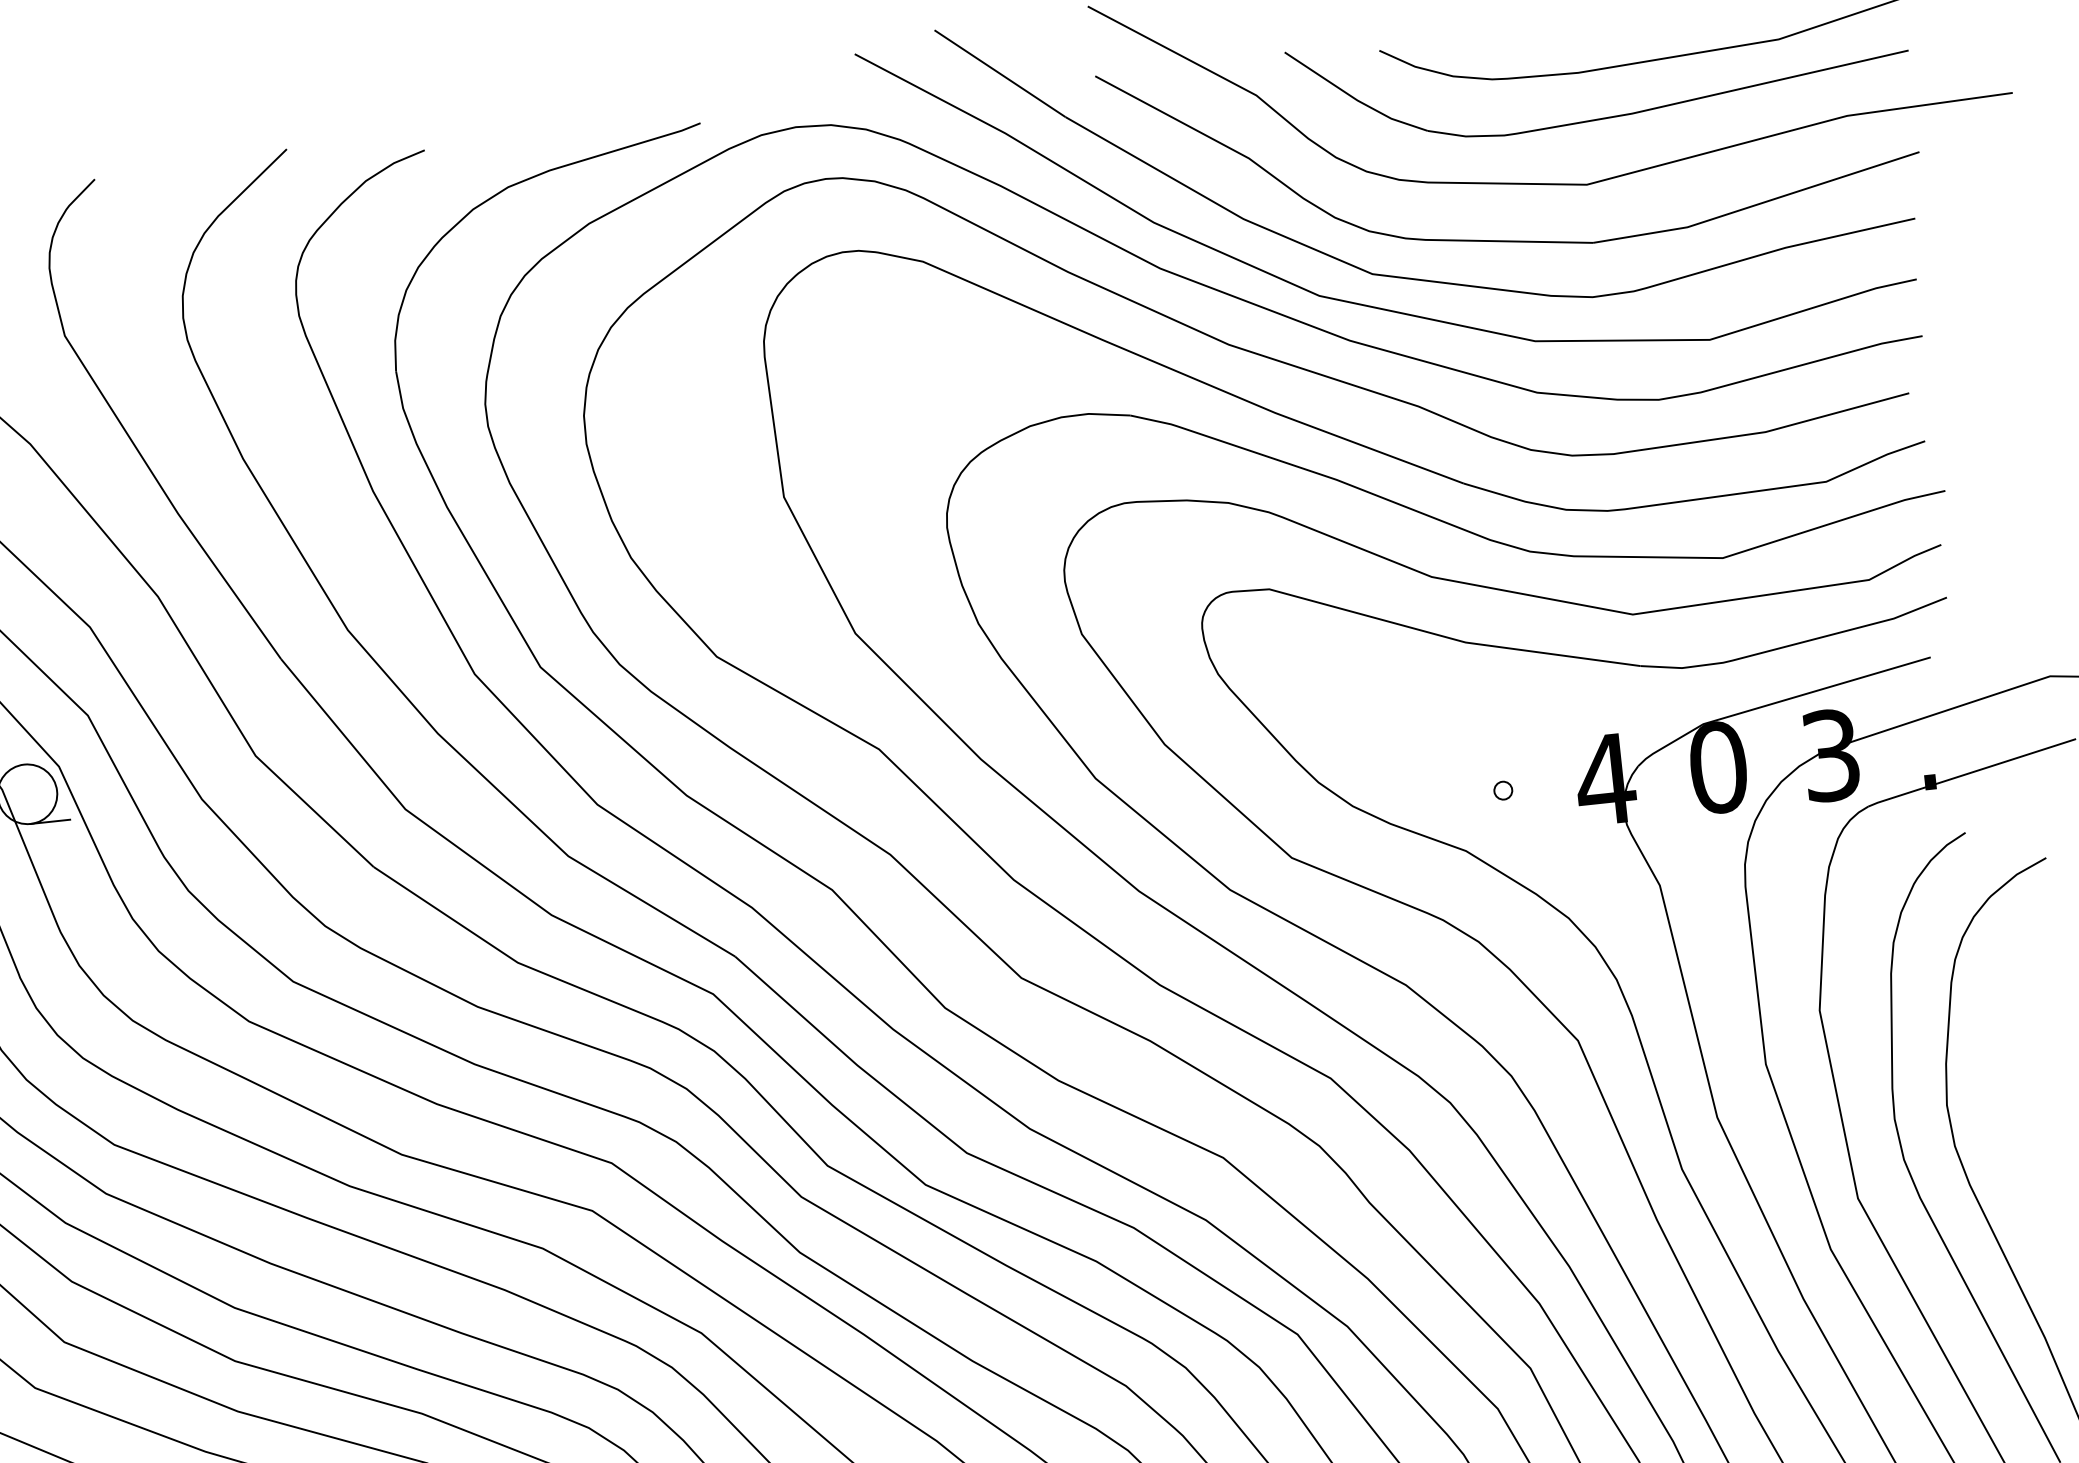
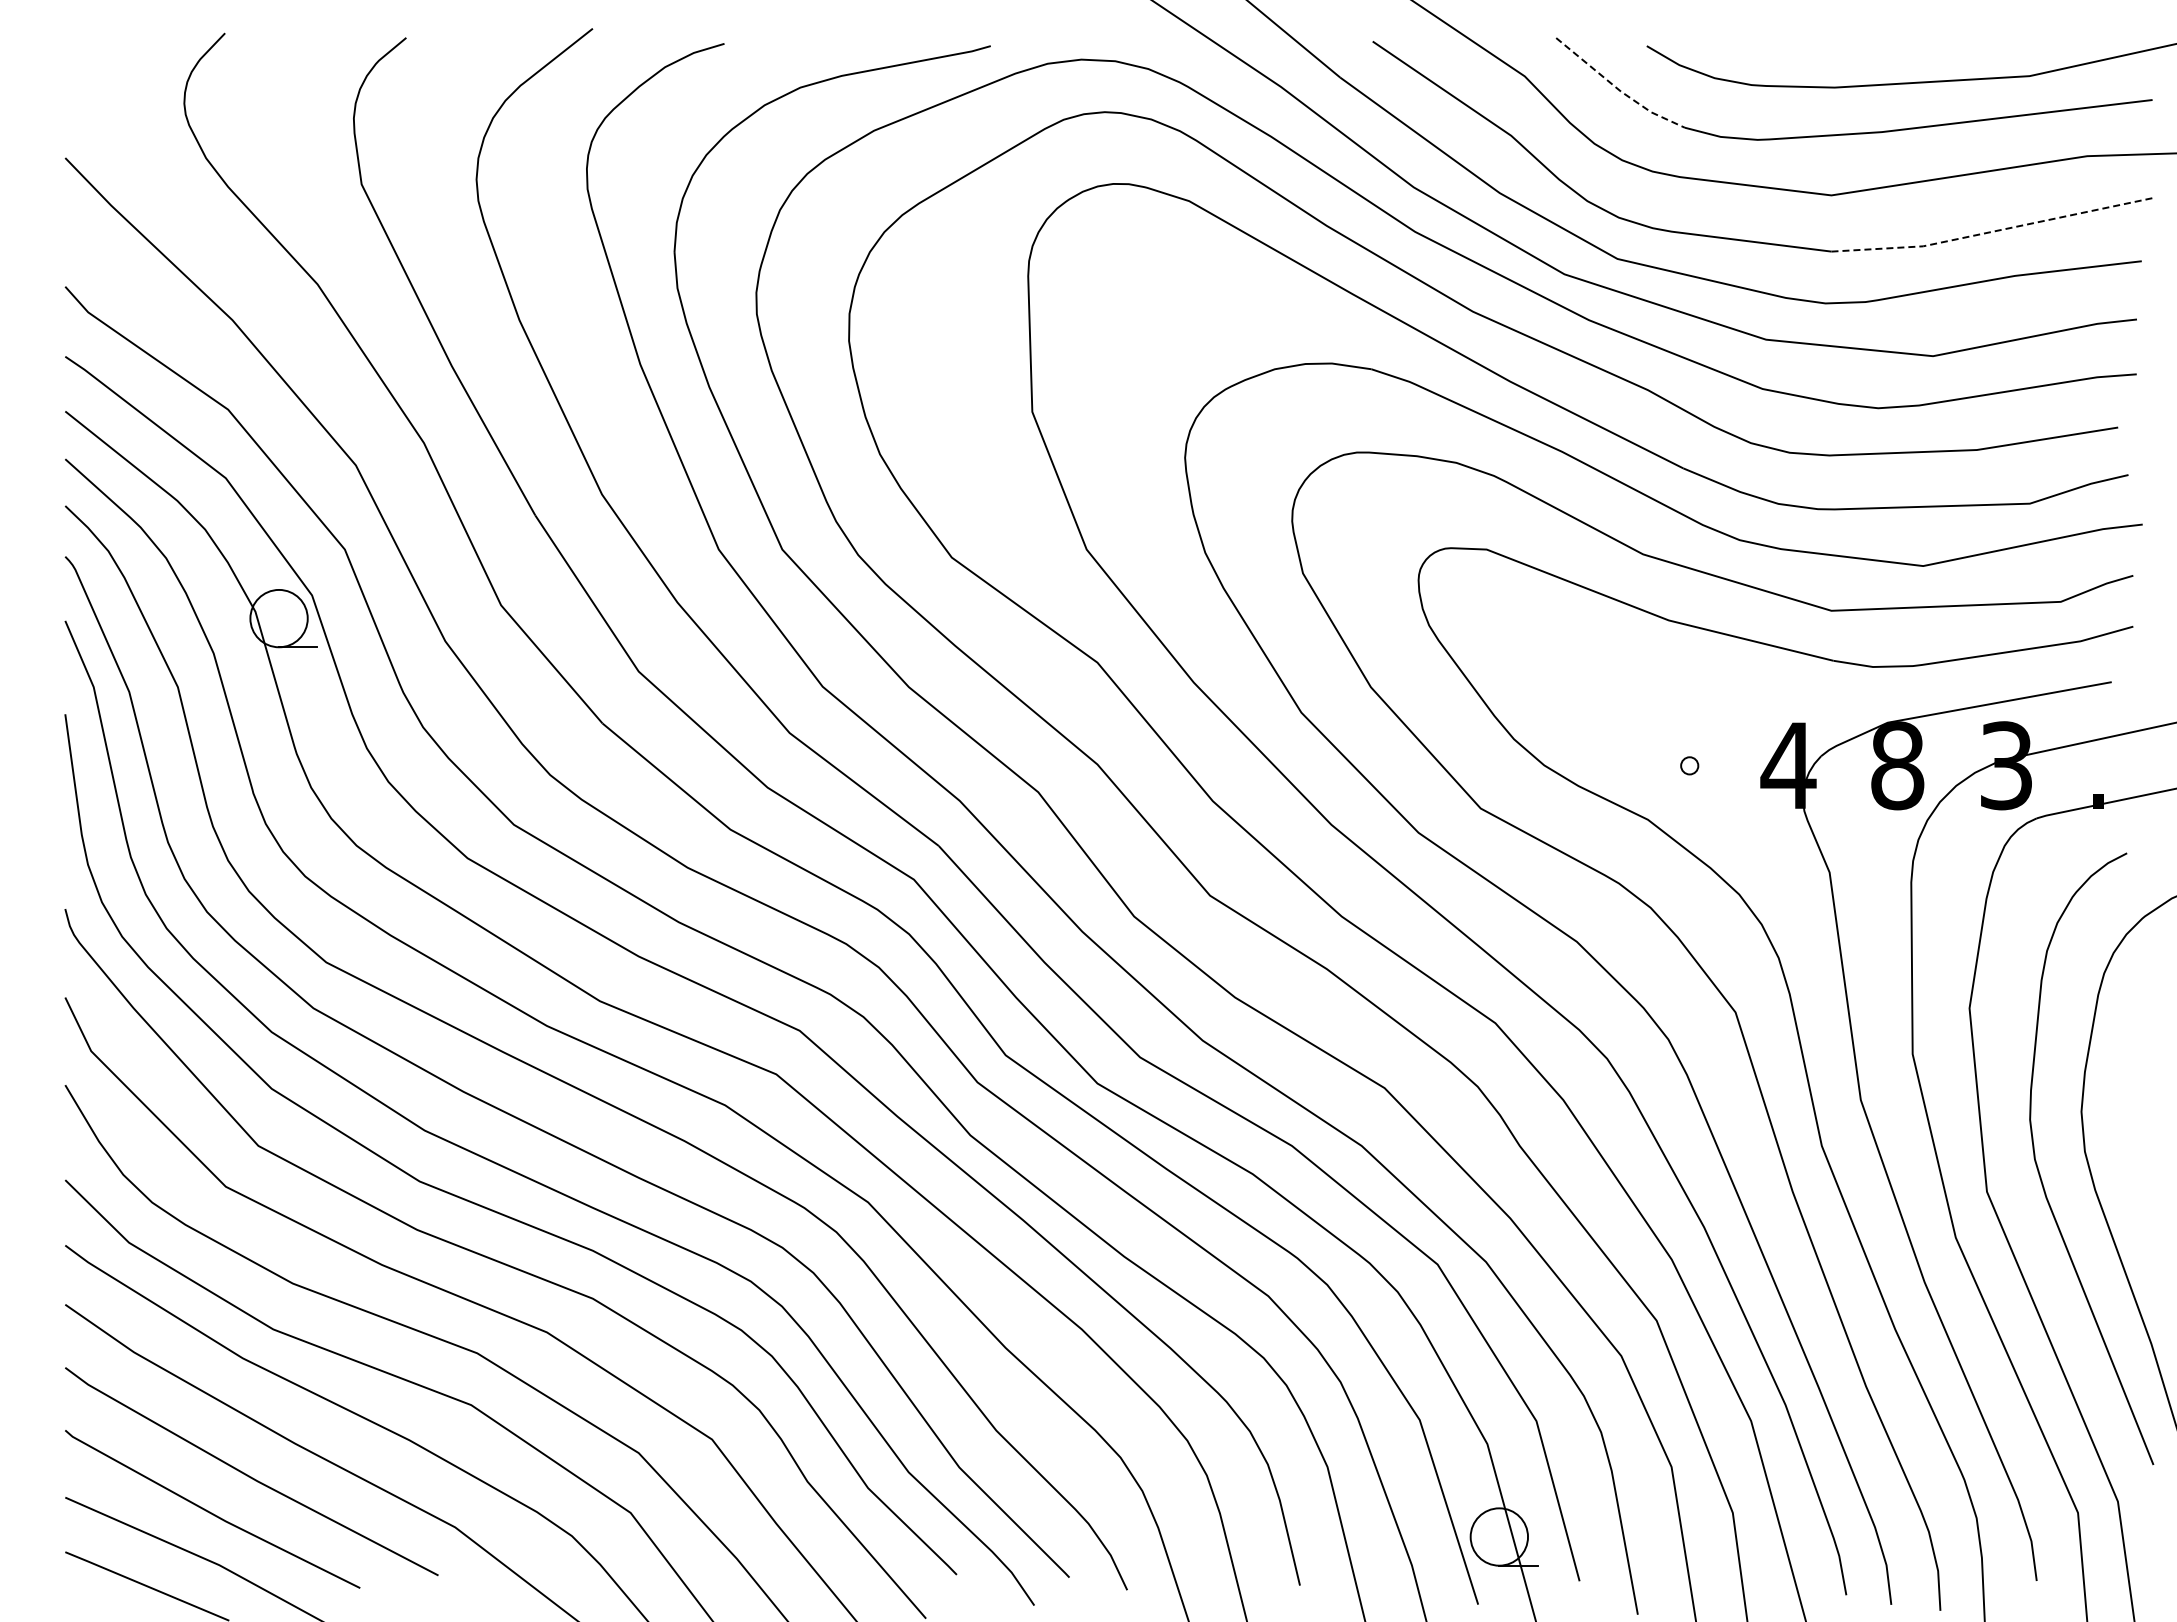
line: (1353, 97) -> (1617, 88), solid -> dashed
line: (1757, 204) -> (1992, 231), solid -> dashed
text: (1718, 767) -> (1897, 765), 0 -> 8

